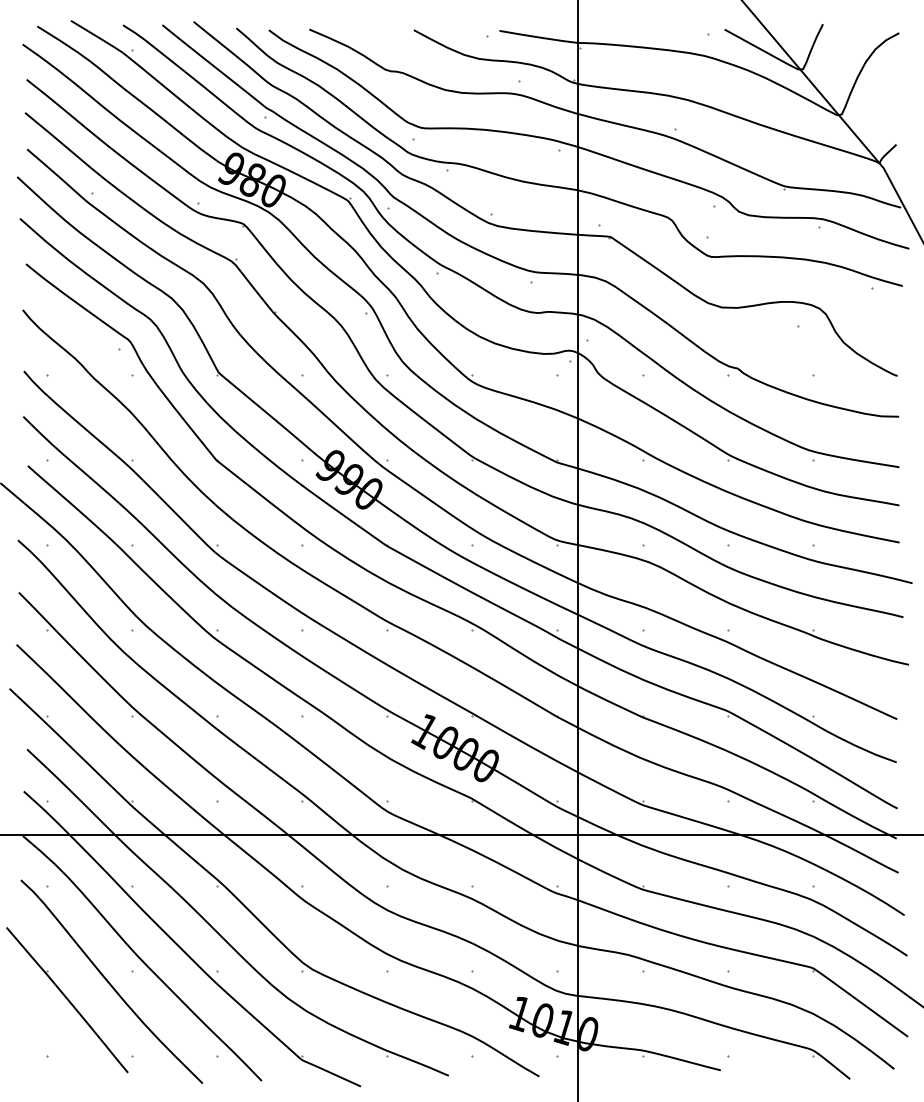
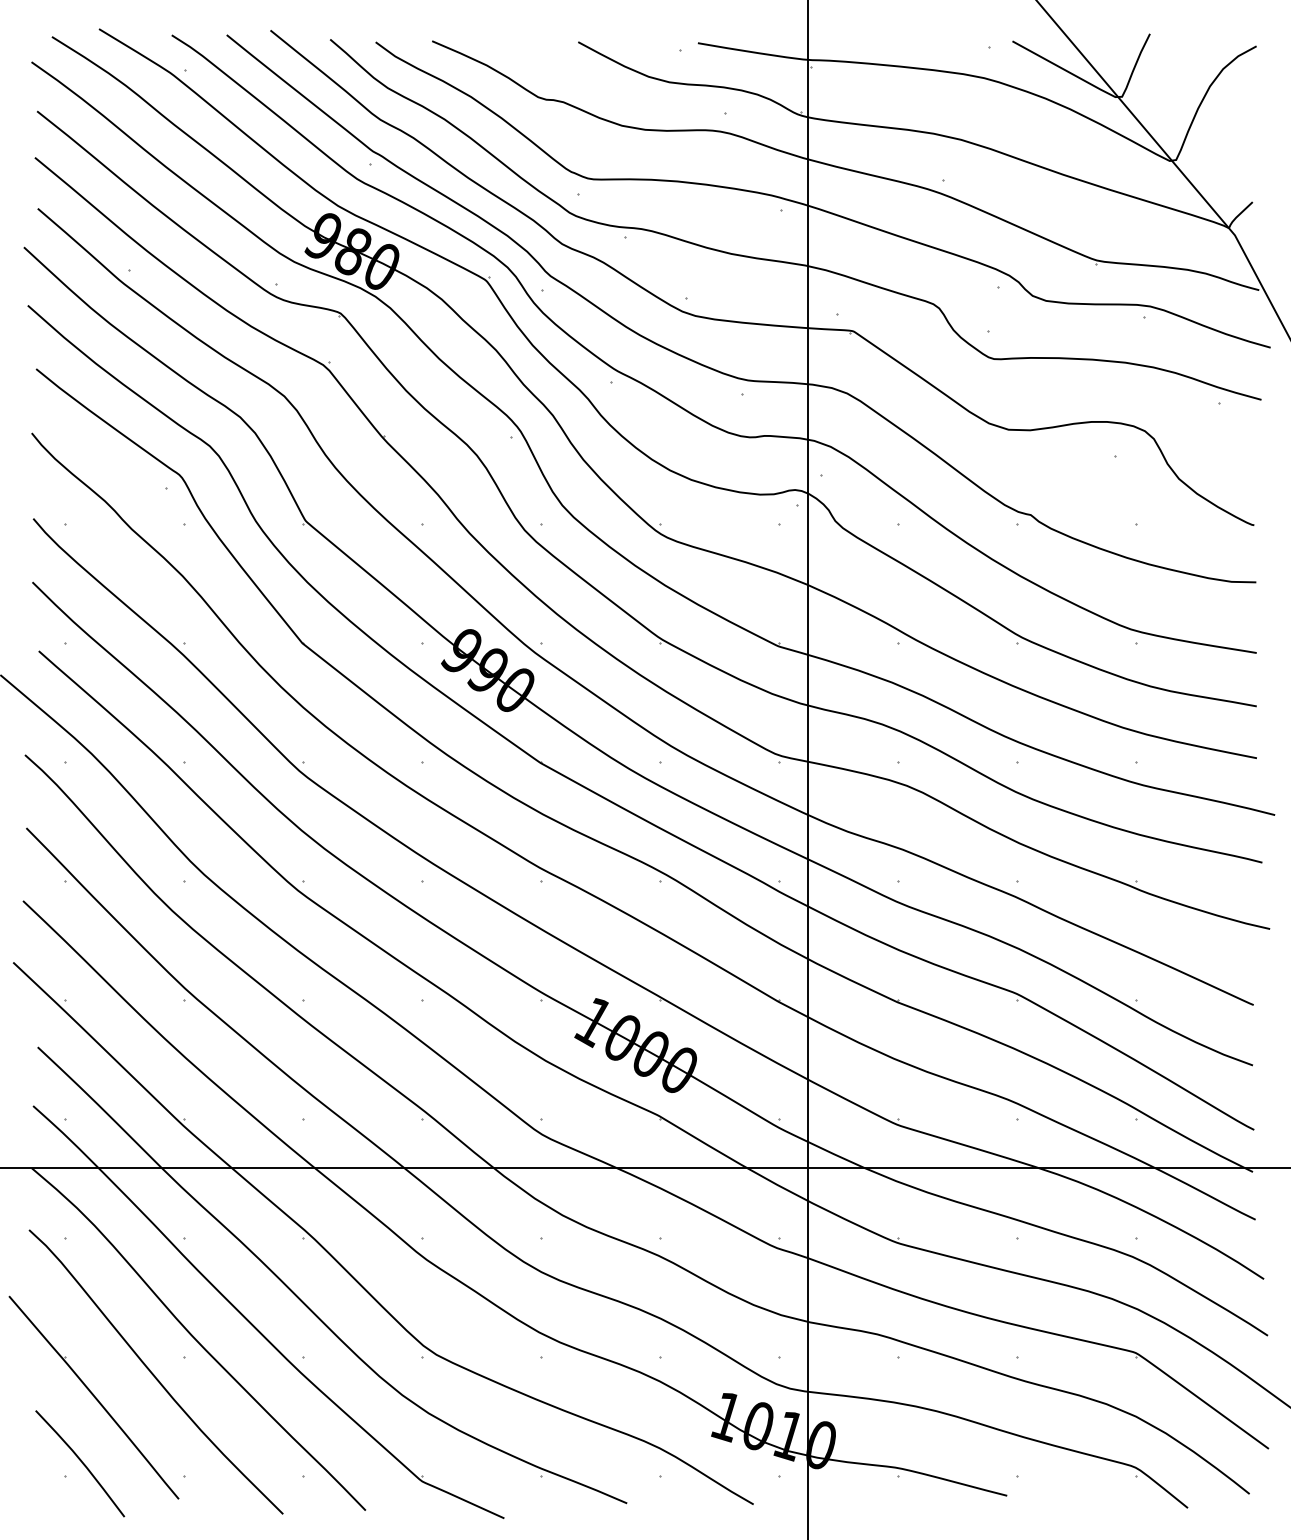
curve: (58, 1046) -> (81, 1462), added

